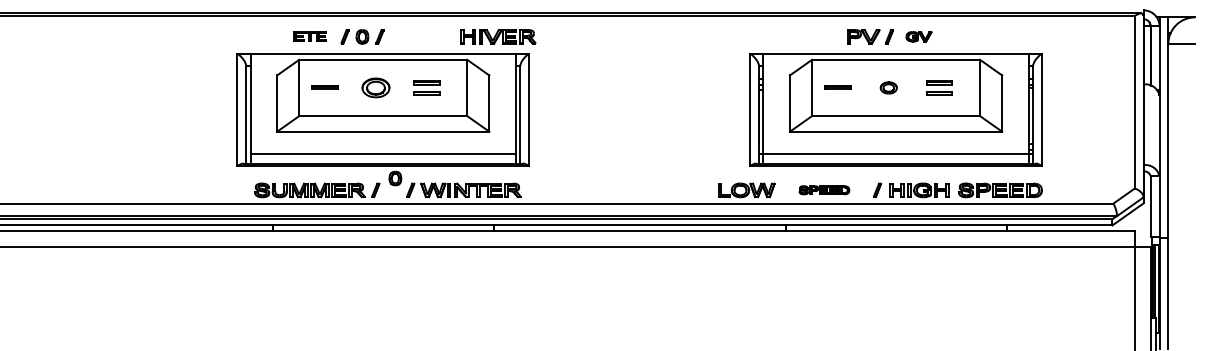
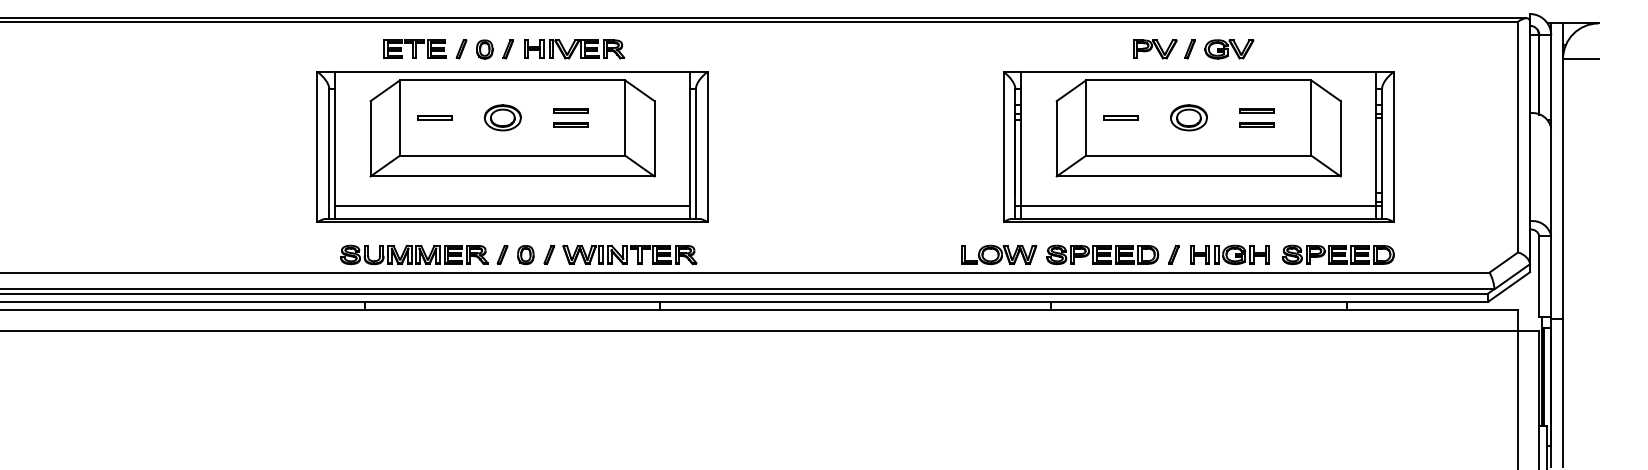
part: (309, 36) -> (414, 48), size x1.43
part: (498, 36) -> (574, 49), moved
part: (919, 36) -> (1229, 49), size x1.43
part: (888, 87) -> (1188, 117), size x1.67
part: (395, 178) -> (525, 254), moved
part: (824, 190) -> (1102, 254), size x1.67

